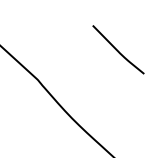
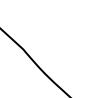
line: (118, 49) -> (73, 30), removed

